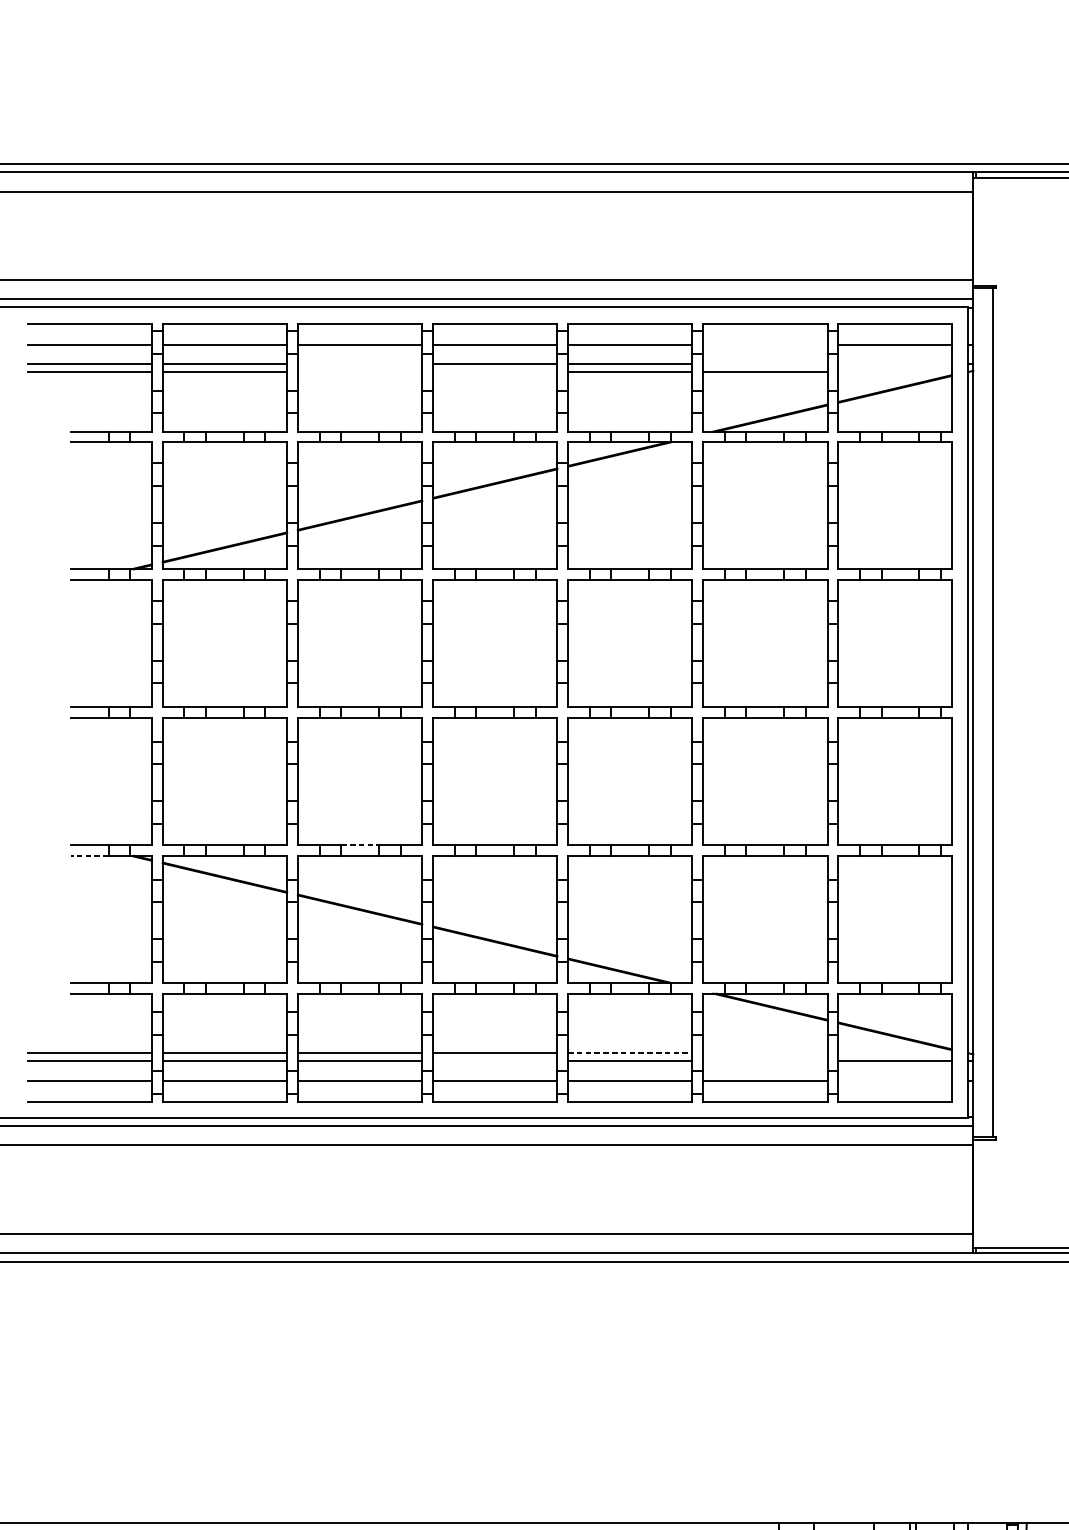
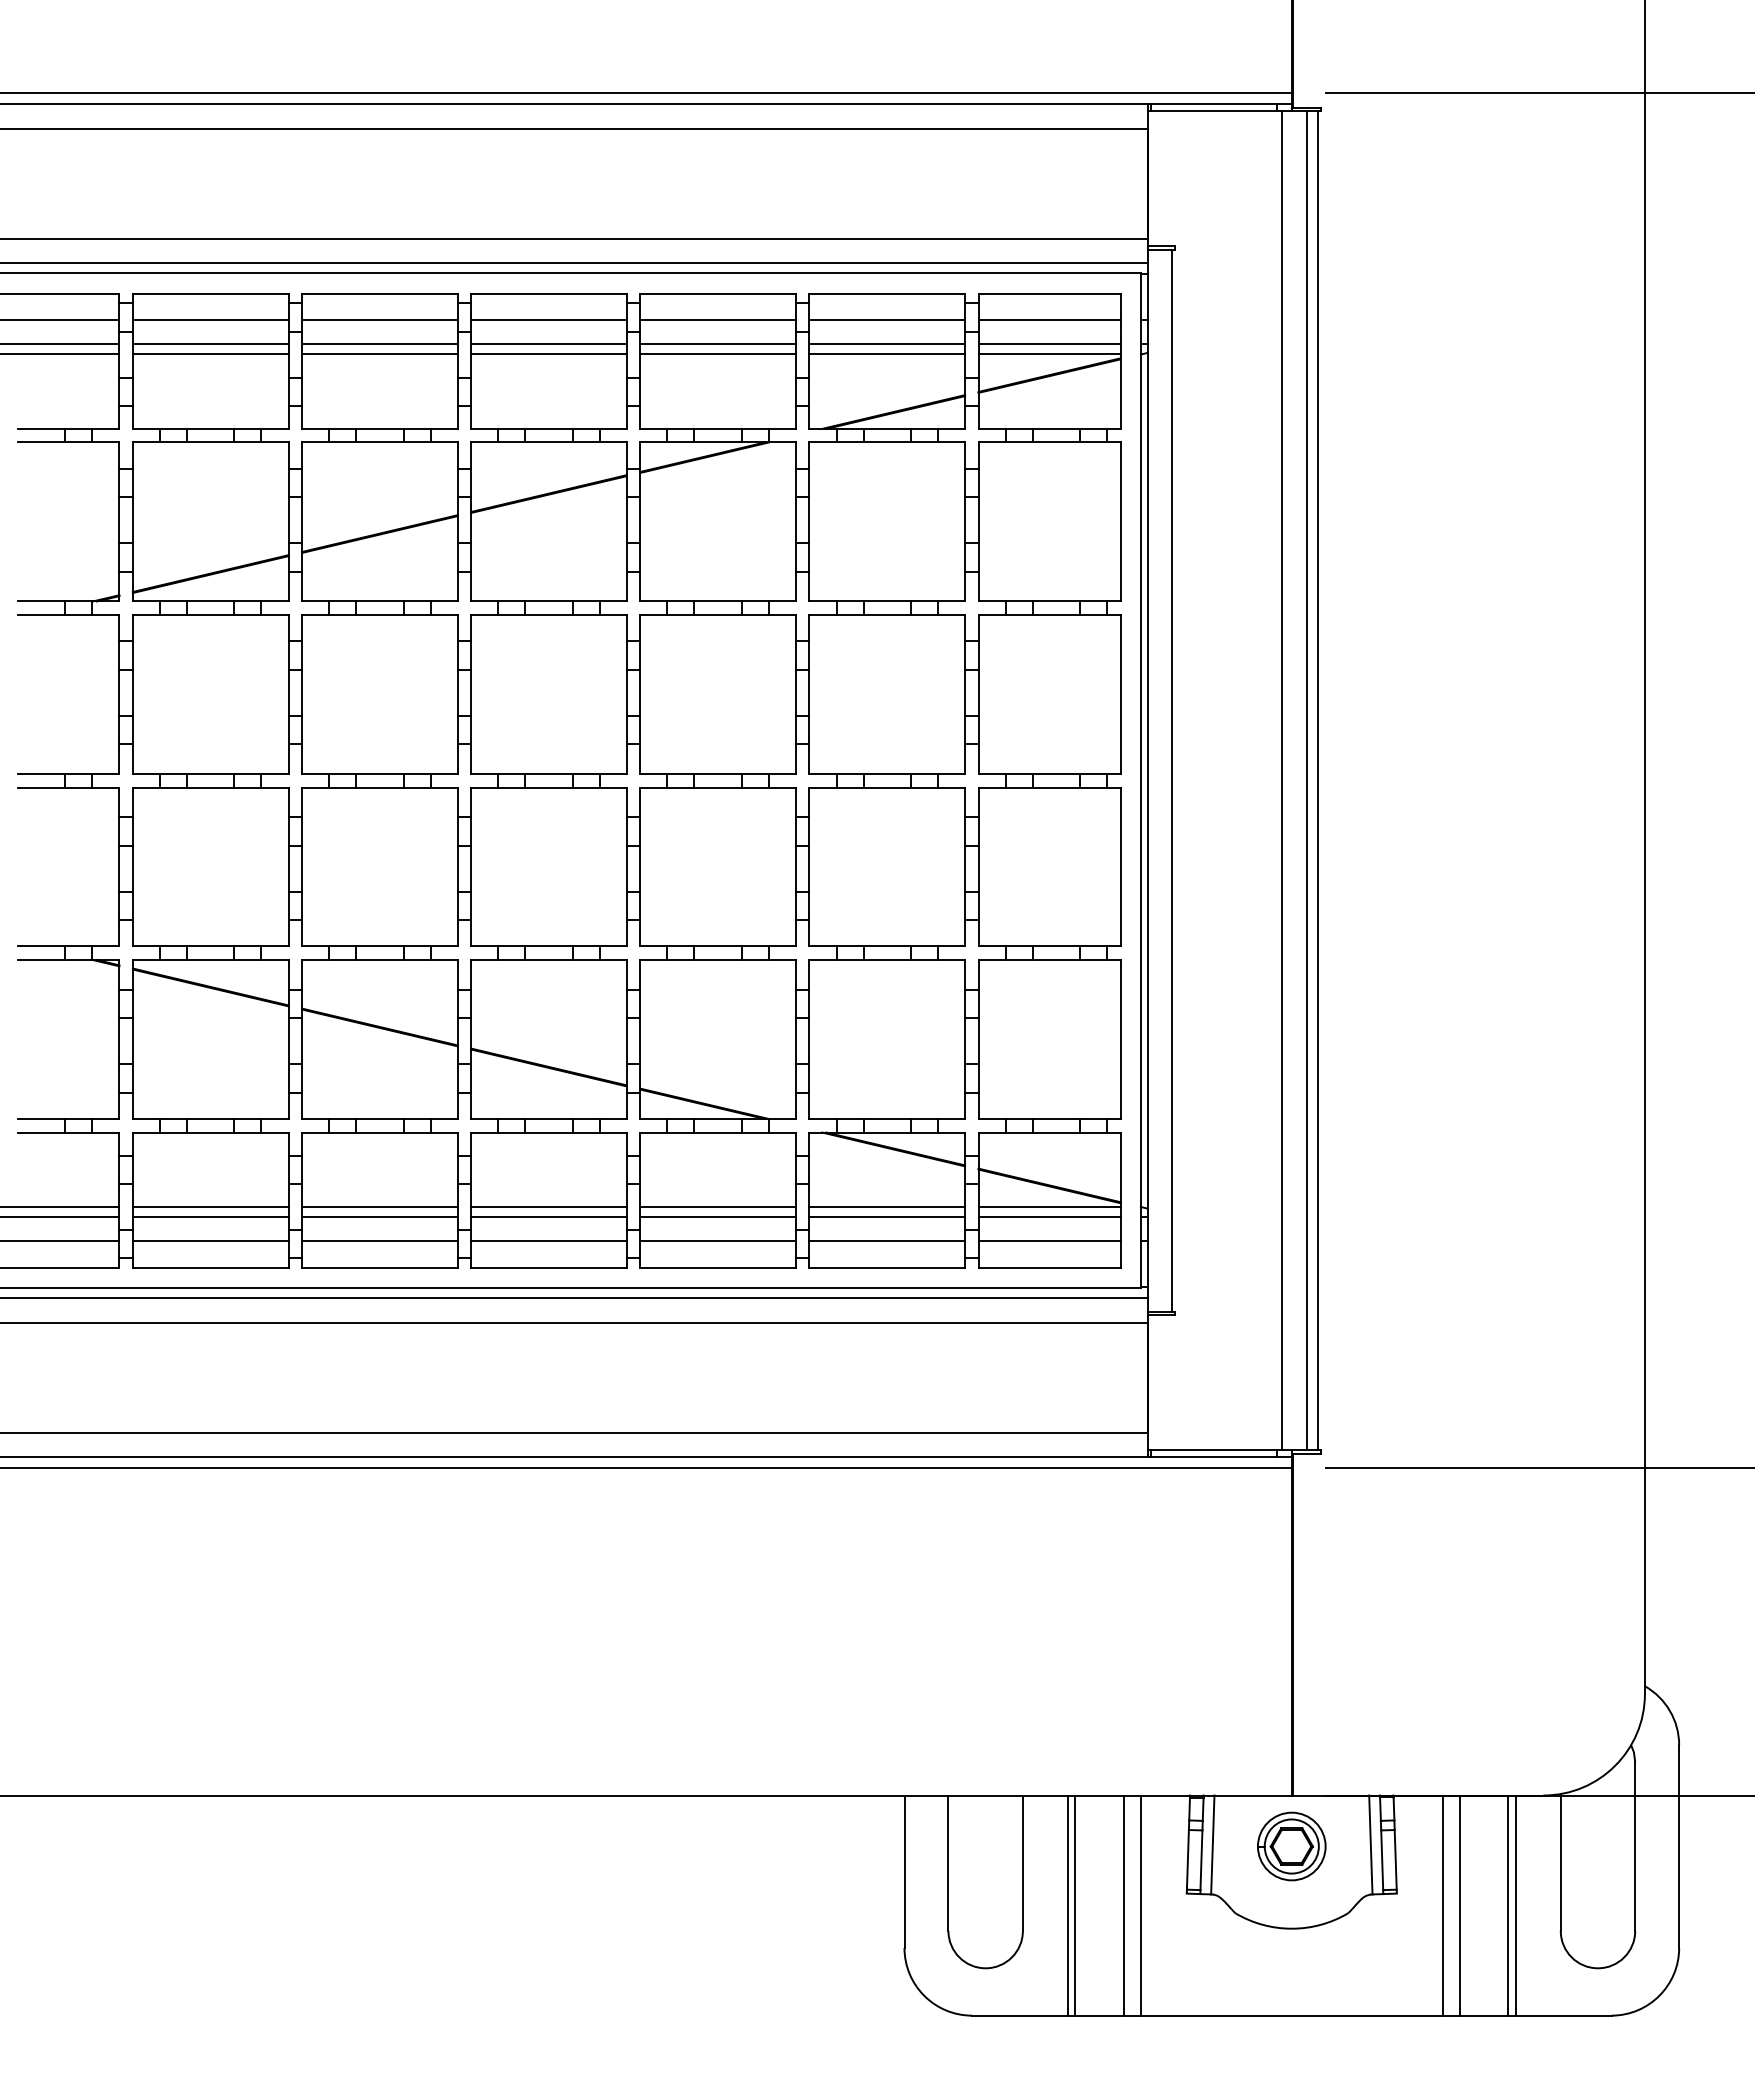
line: (765, 344) -> (887, 320), added
line: (359, 364) -> (379, 344), added
line: (765, 364) -> (887, 344), added
line: (894, 364) -> (1049, 344), added
line: (359, 372) -> (379, 354), added
line: (494, 372) -> (548, 354), added
line: (894, 372) -> (1049, 354), added
line: (359, 845) -> (379, 946), dashed -> solid
line: (89, 856) -> (41, 960), dashed -> solid
line: (630, 1053) -> (718, 1207), dashed -> solid
line: (765, 1053) -> (887, 1207), added
line: (894, 1053) -> (1049, 1207), added
line: (494, 1061) -> (548, 1217), added
line: (765, 1061) -> (887, 1217), added
line: (894, 1080) -> (1049, 1241), added

